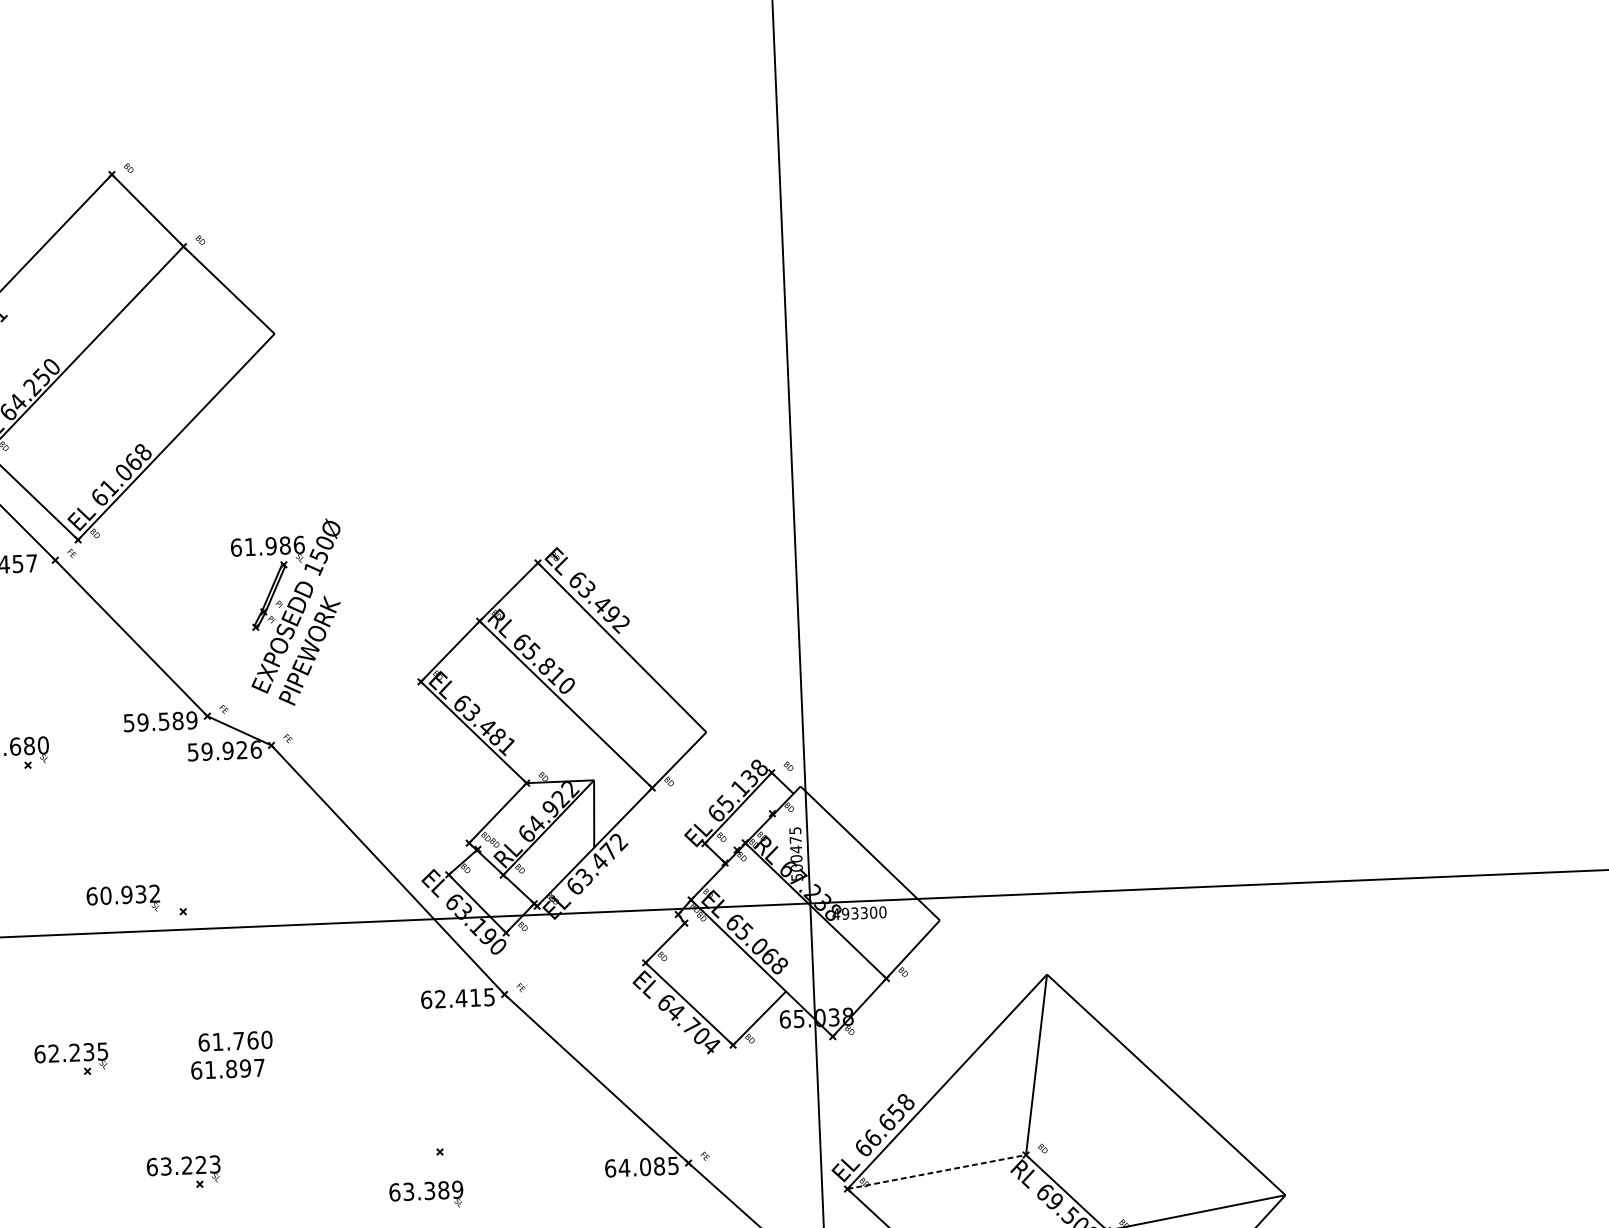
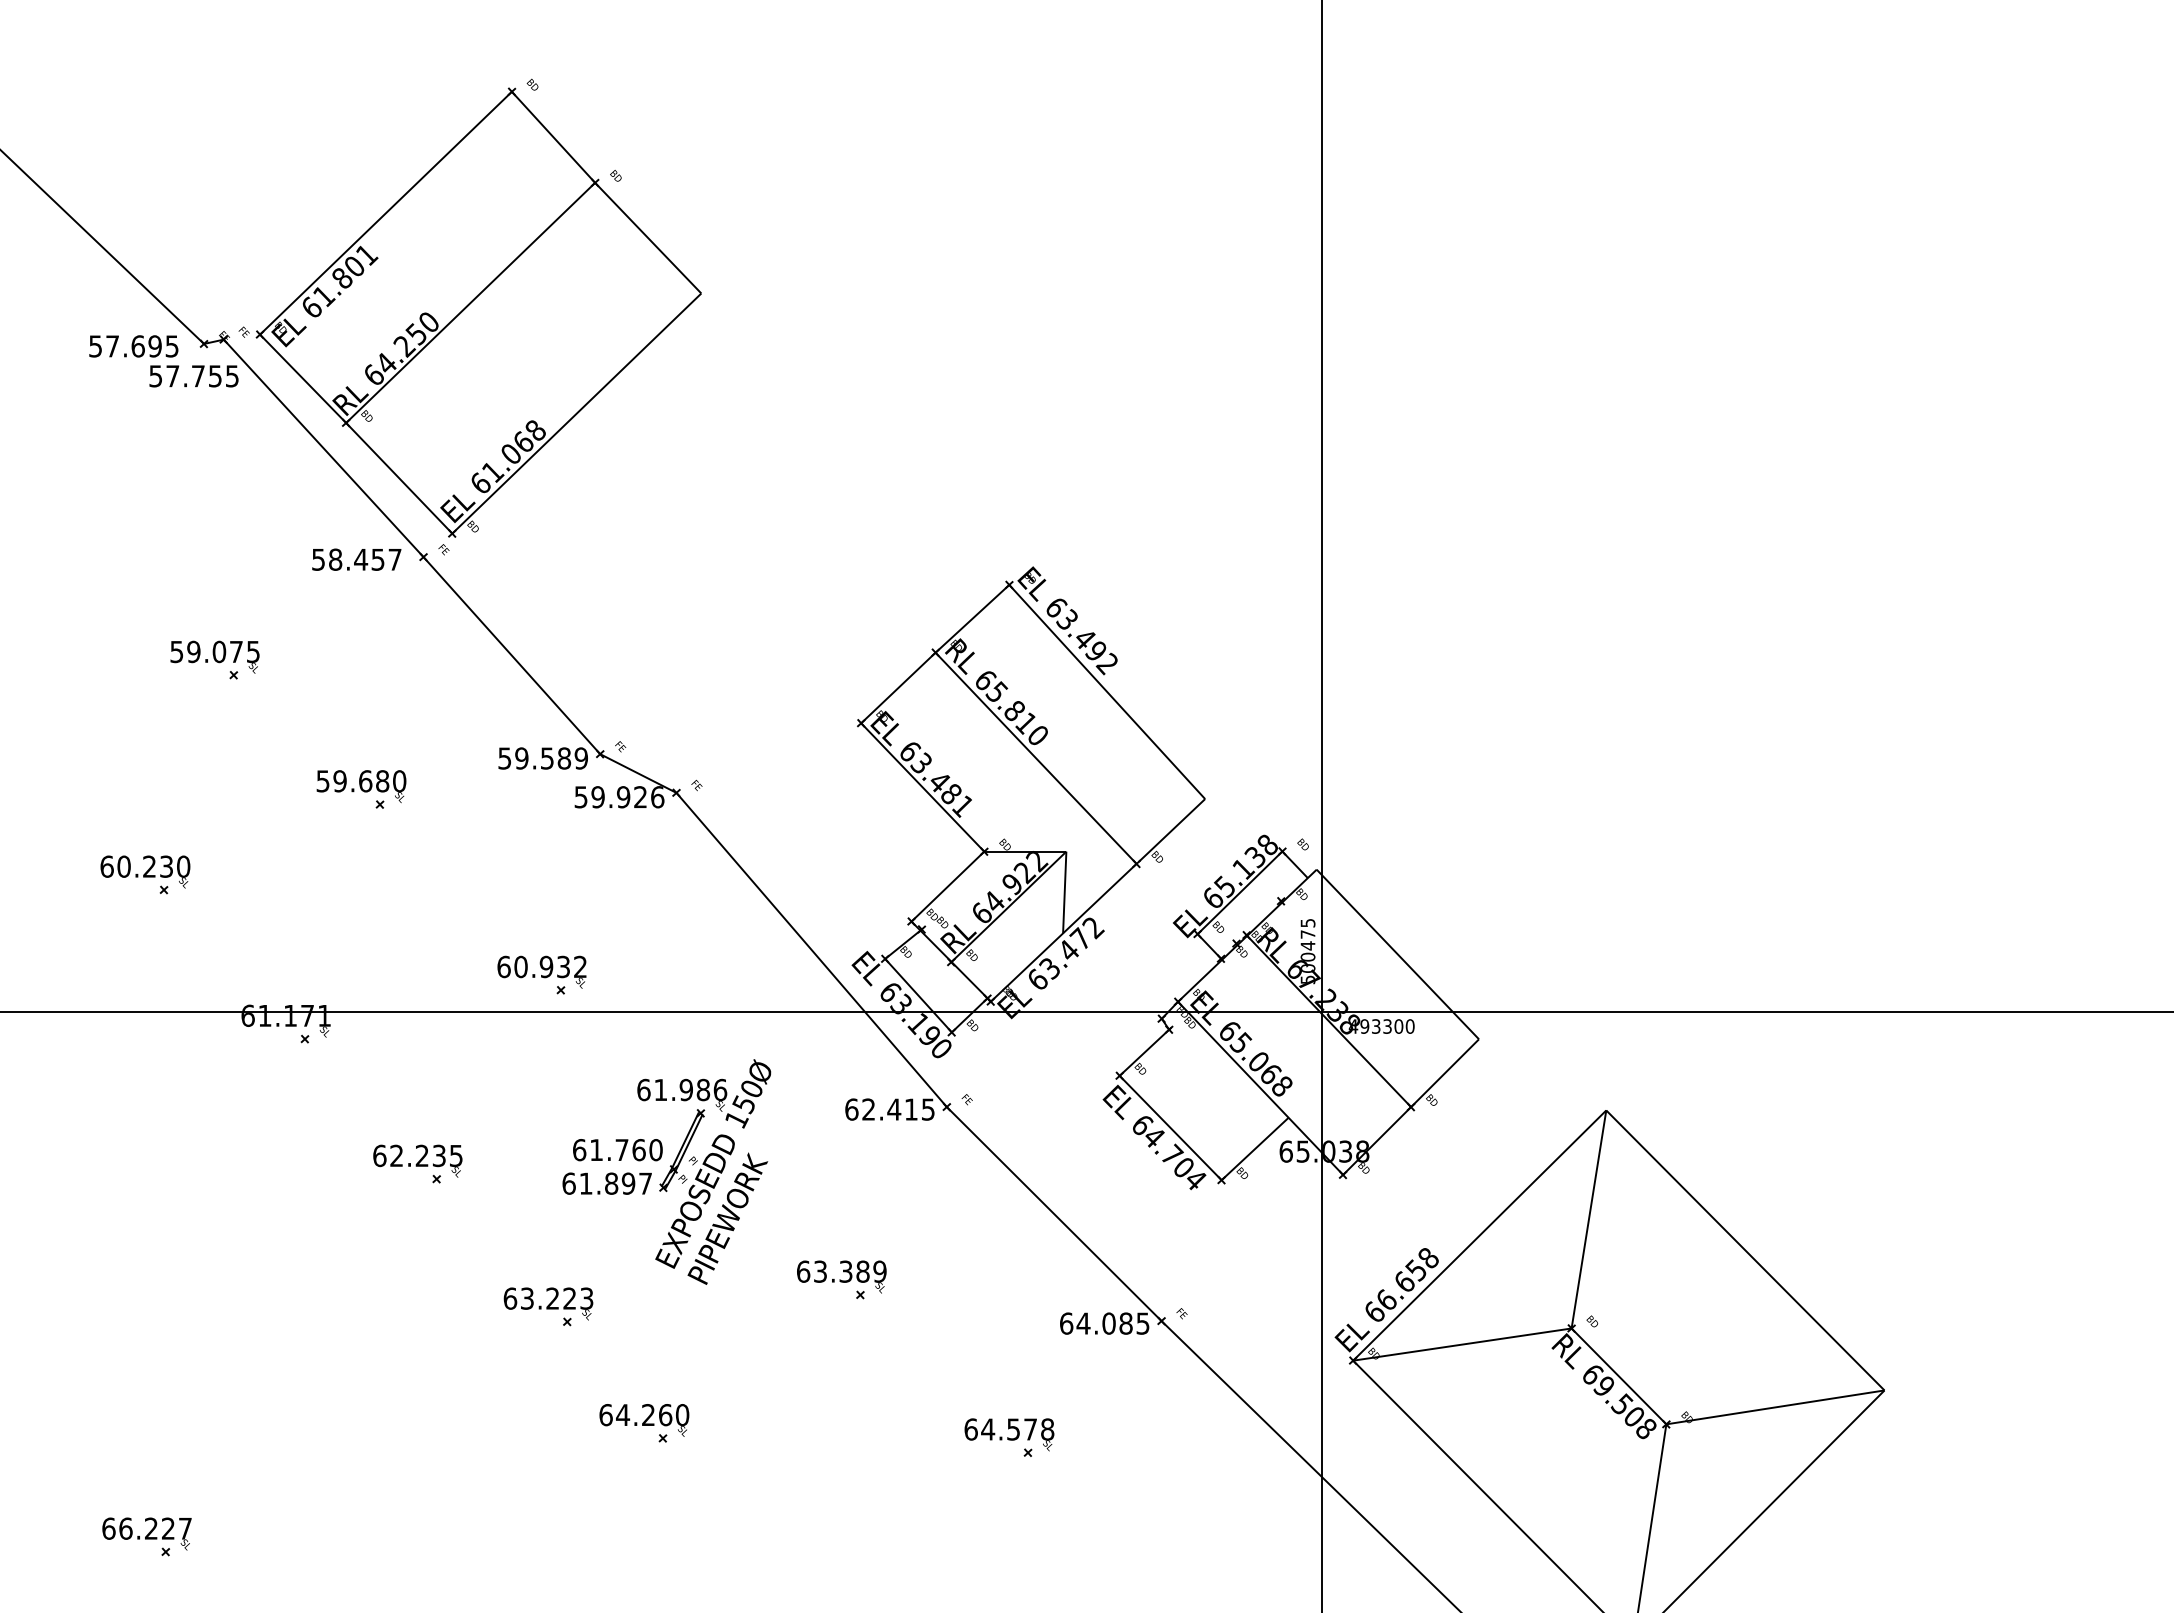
part: (288, 612) -> (704, 1171), moved
text: (123, 898) -> (541, 971), moved
line: (936, 1171) -> (1462, 1344), dashed -> solid
text: (426, 1195) -> (841, 1276), moved

